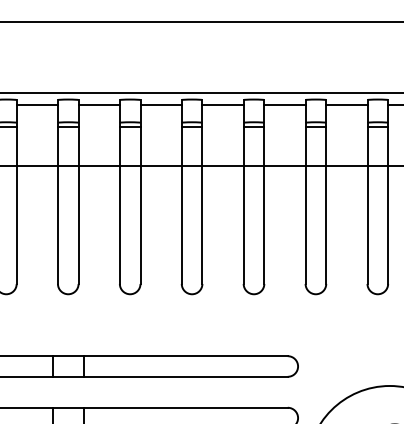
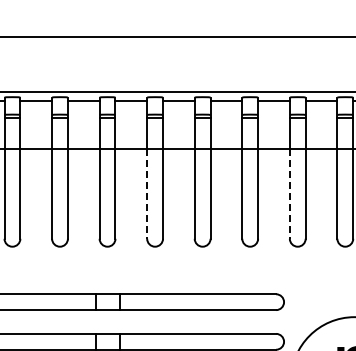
line: (120, 226) -> (147, 194), solid -> dashed
line: (305, 226) -> (289, 194), solid -> dashed

